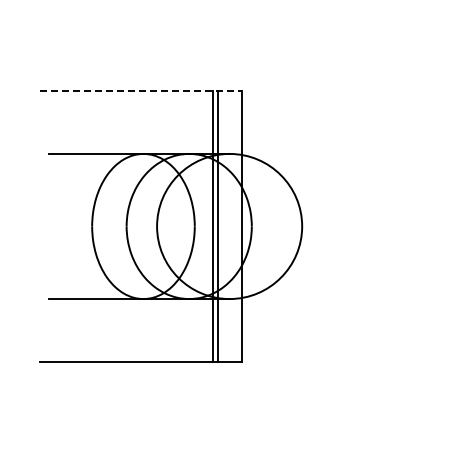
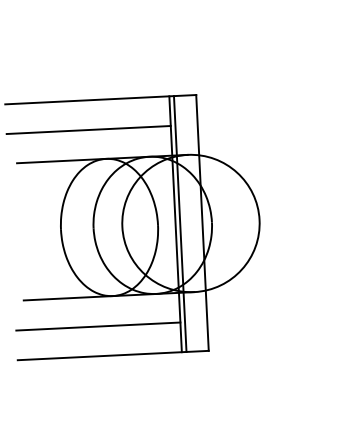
line: (140, 91) -> (100, 99), dashed -> solid
line: (126, 122) -> (88, 129), added
line: (126, 330) -> (98, 326), added

